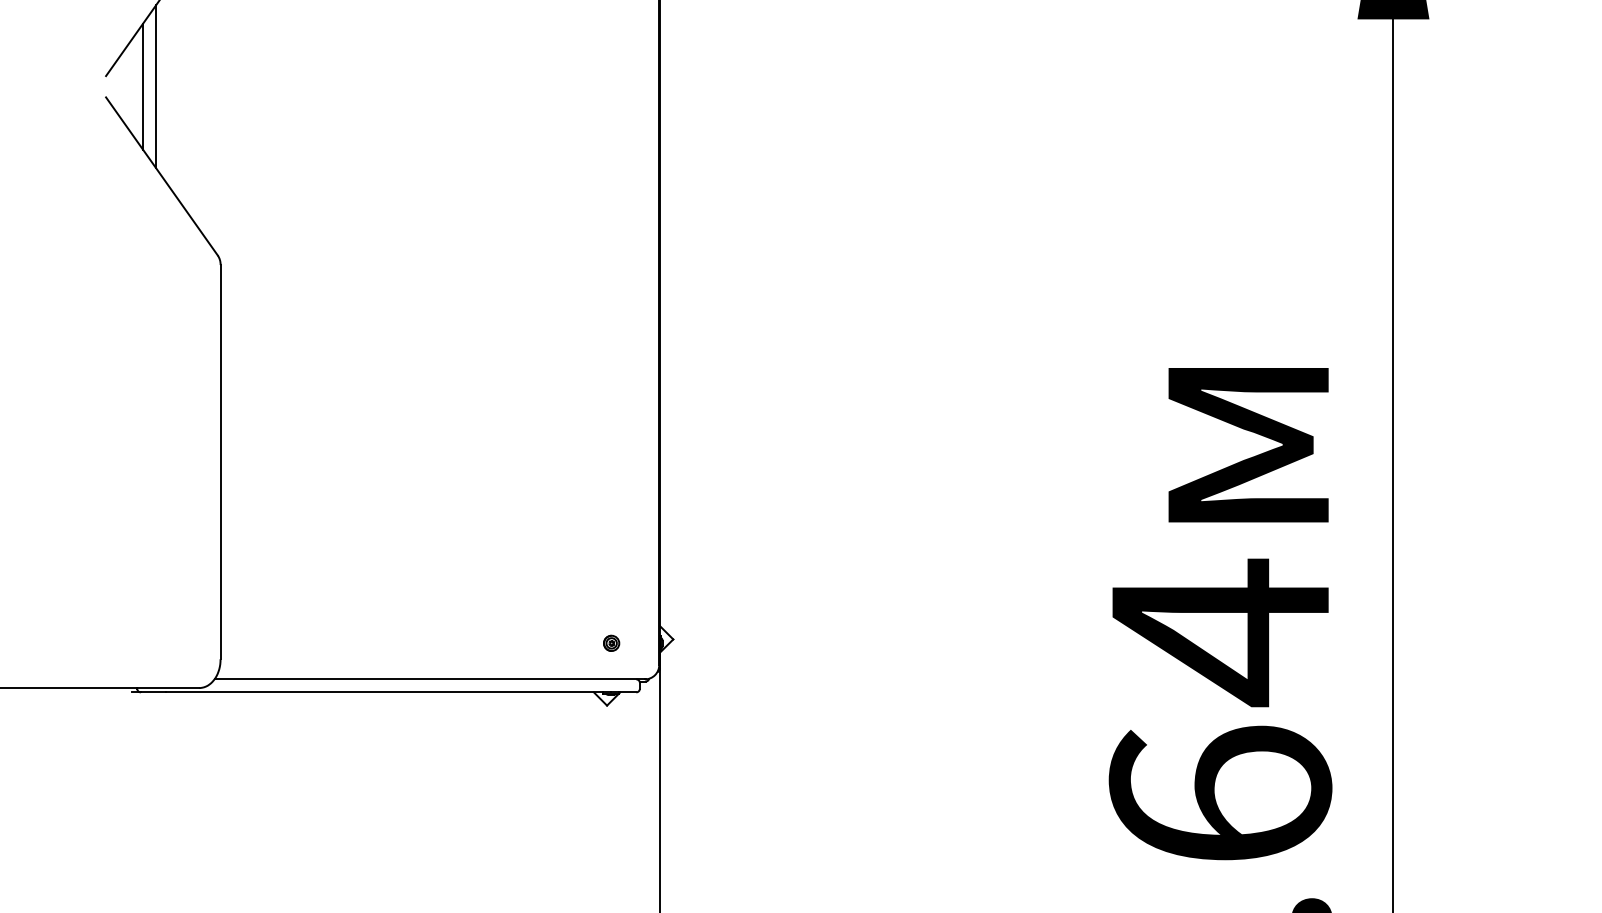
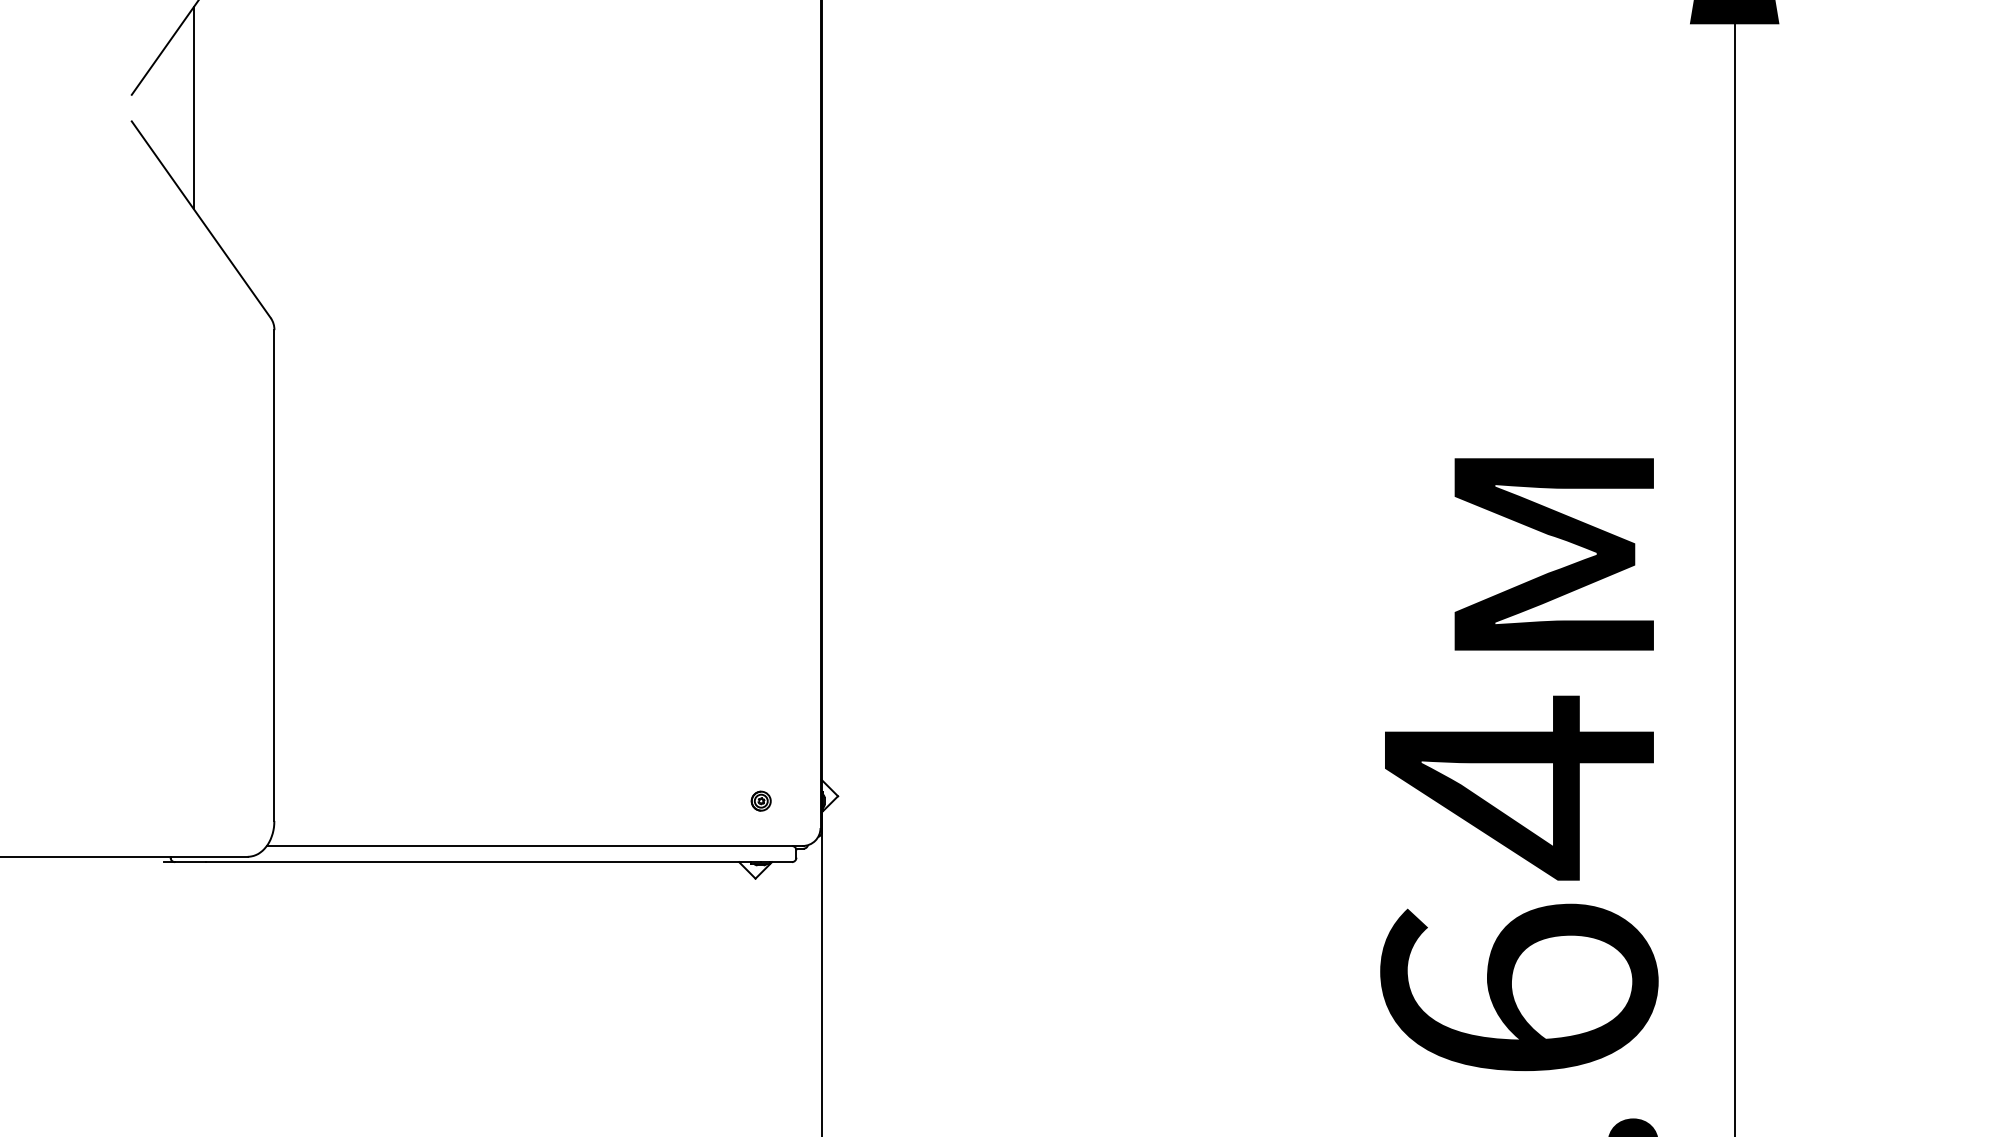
line: (142, 86) -> (177, 107), removed

